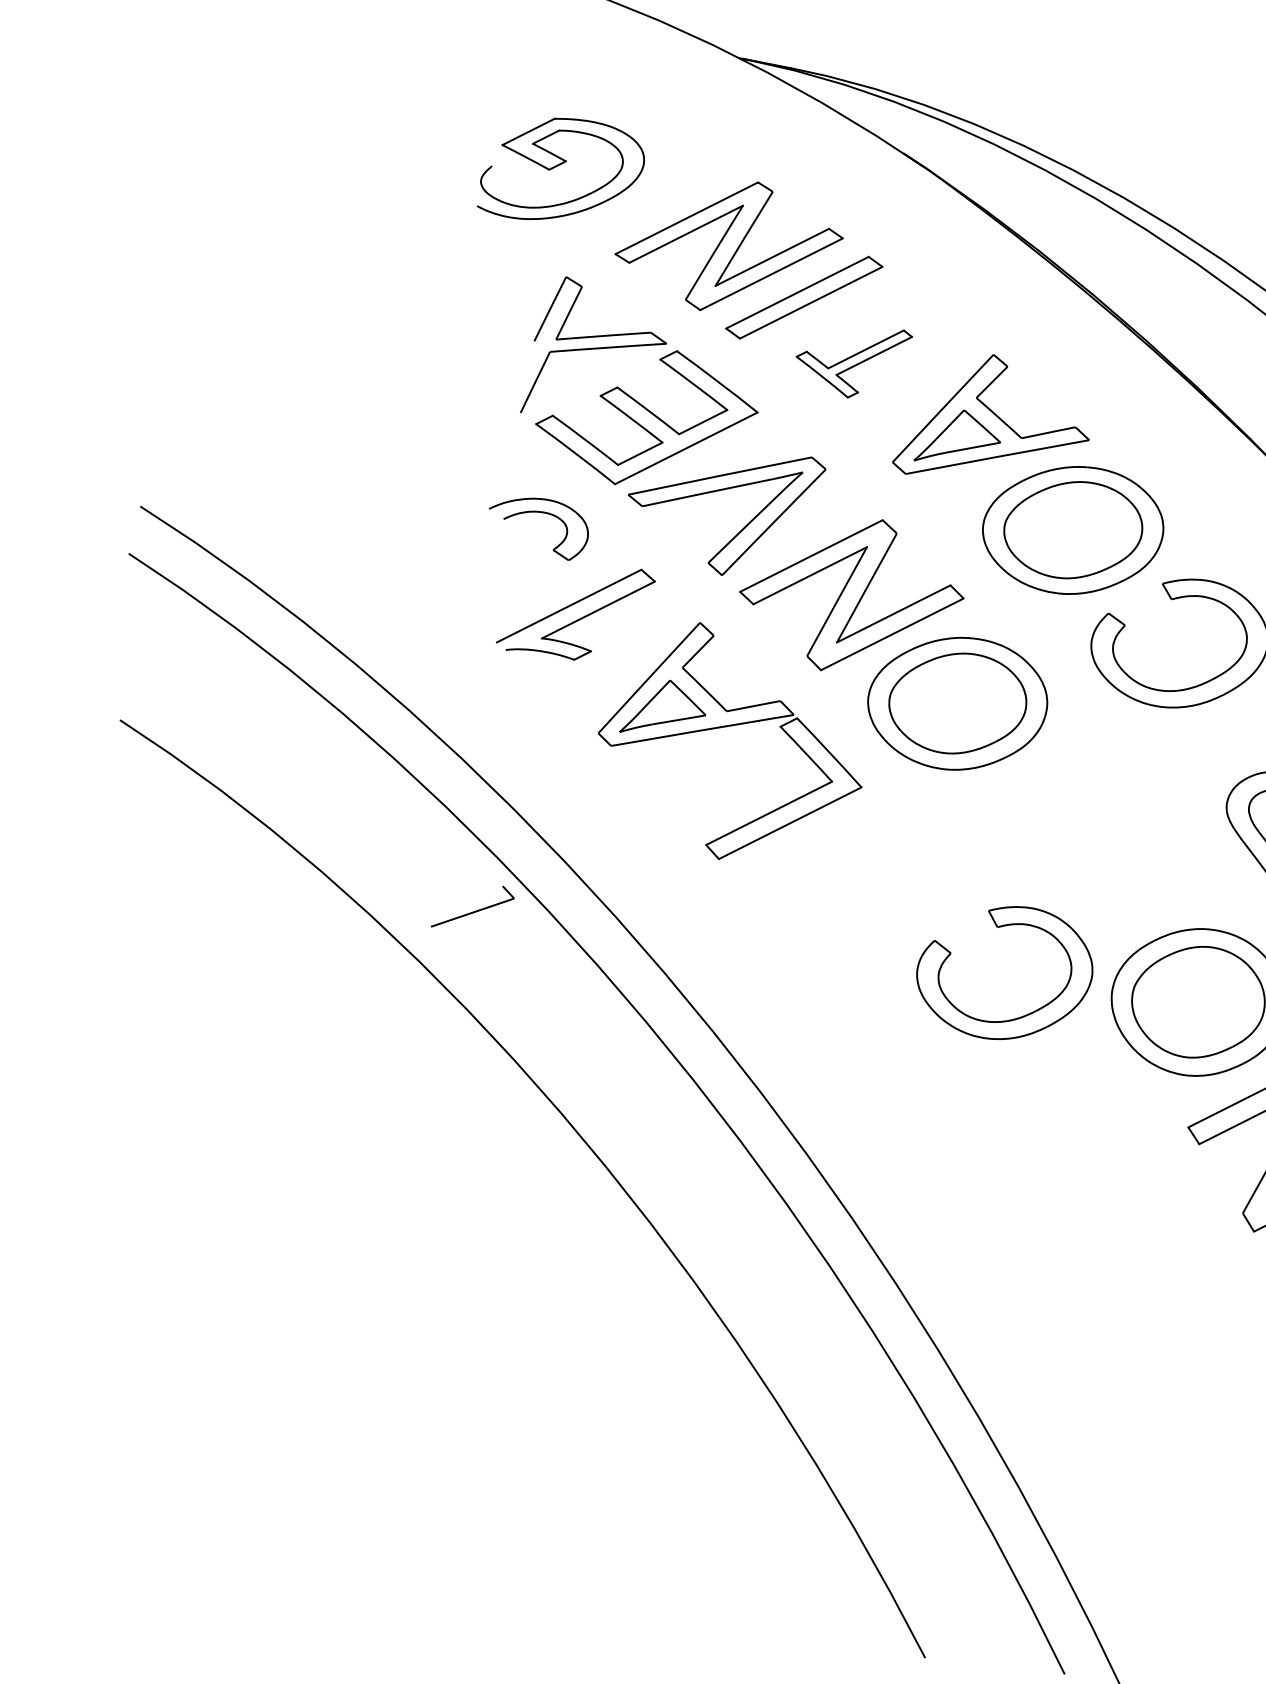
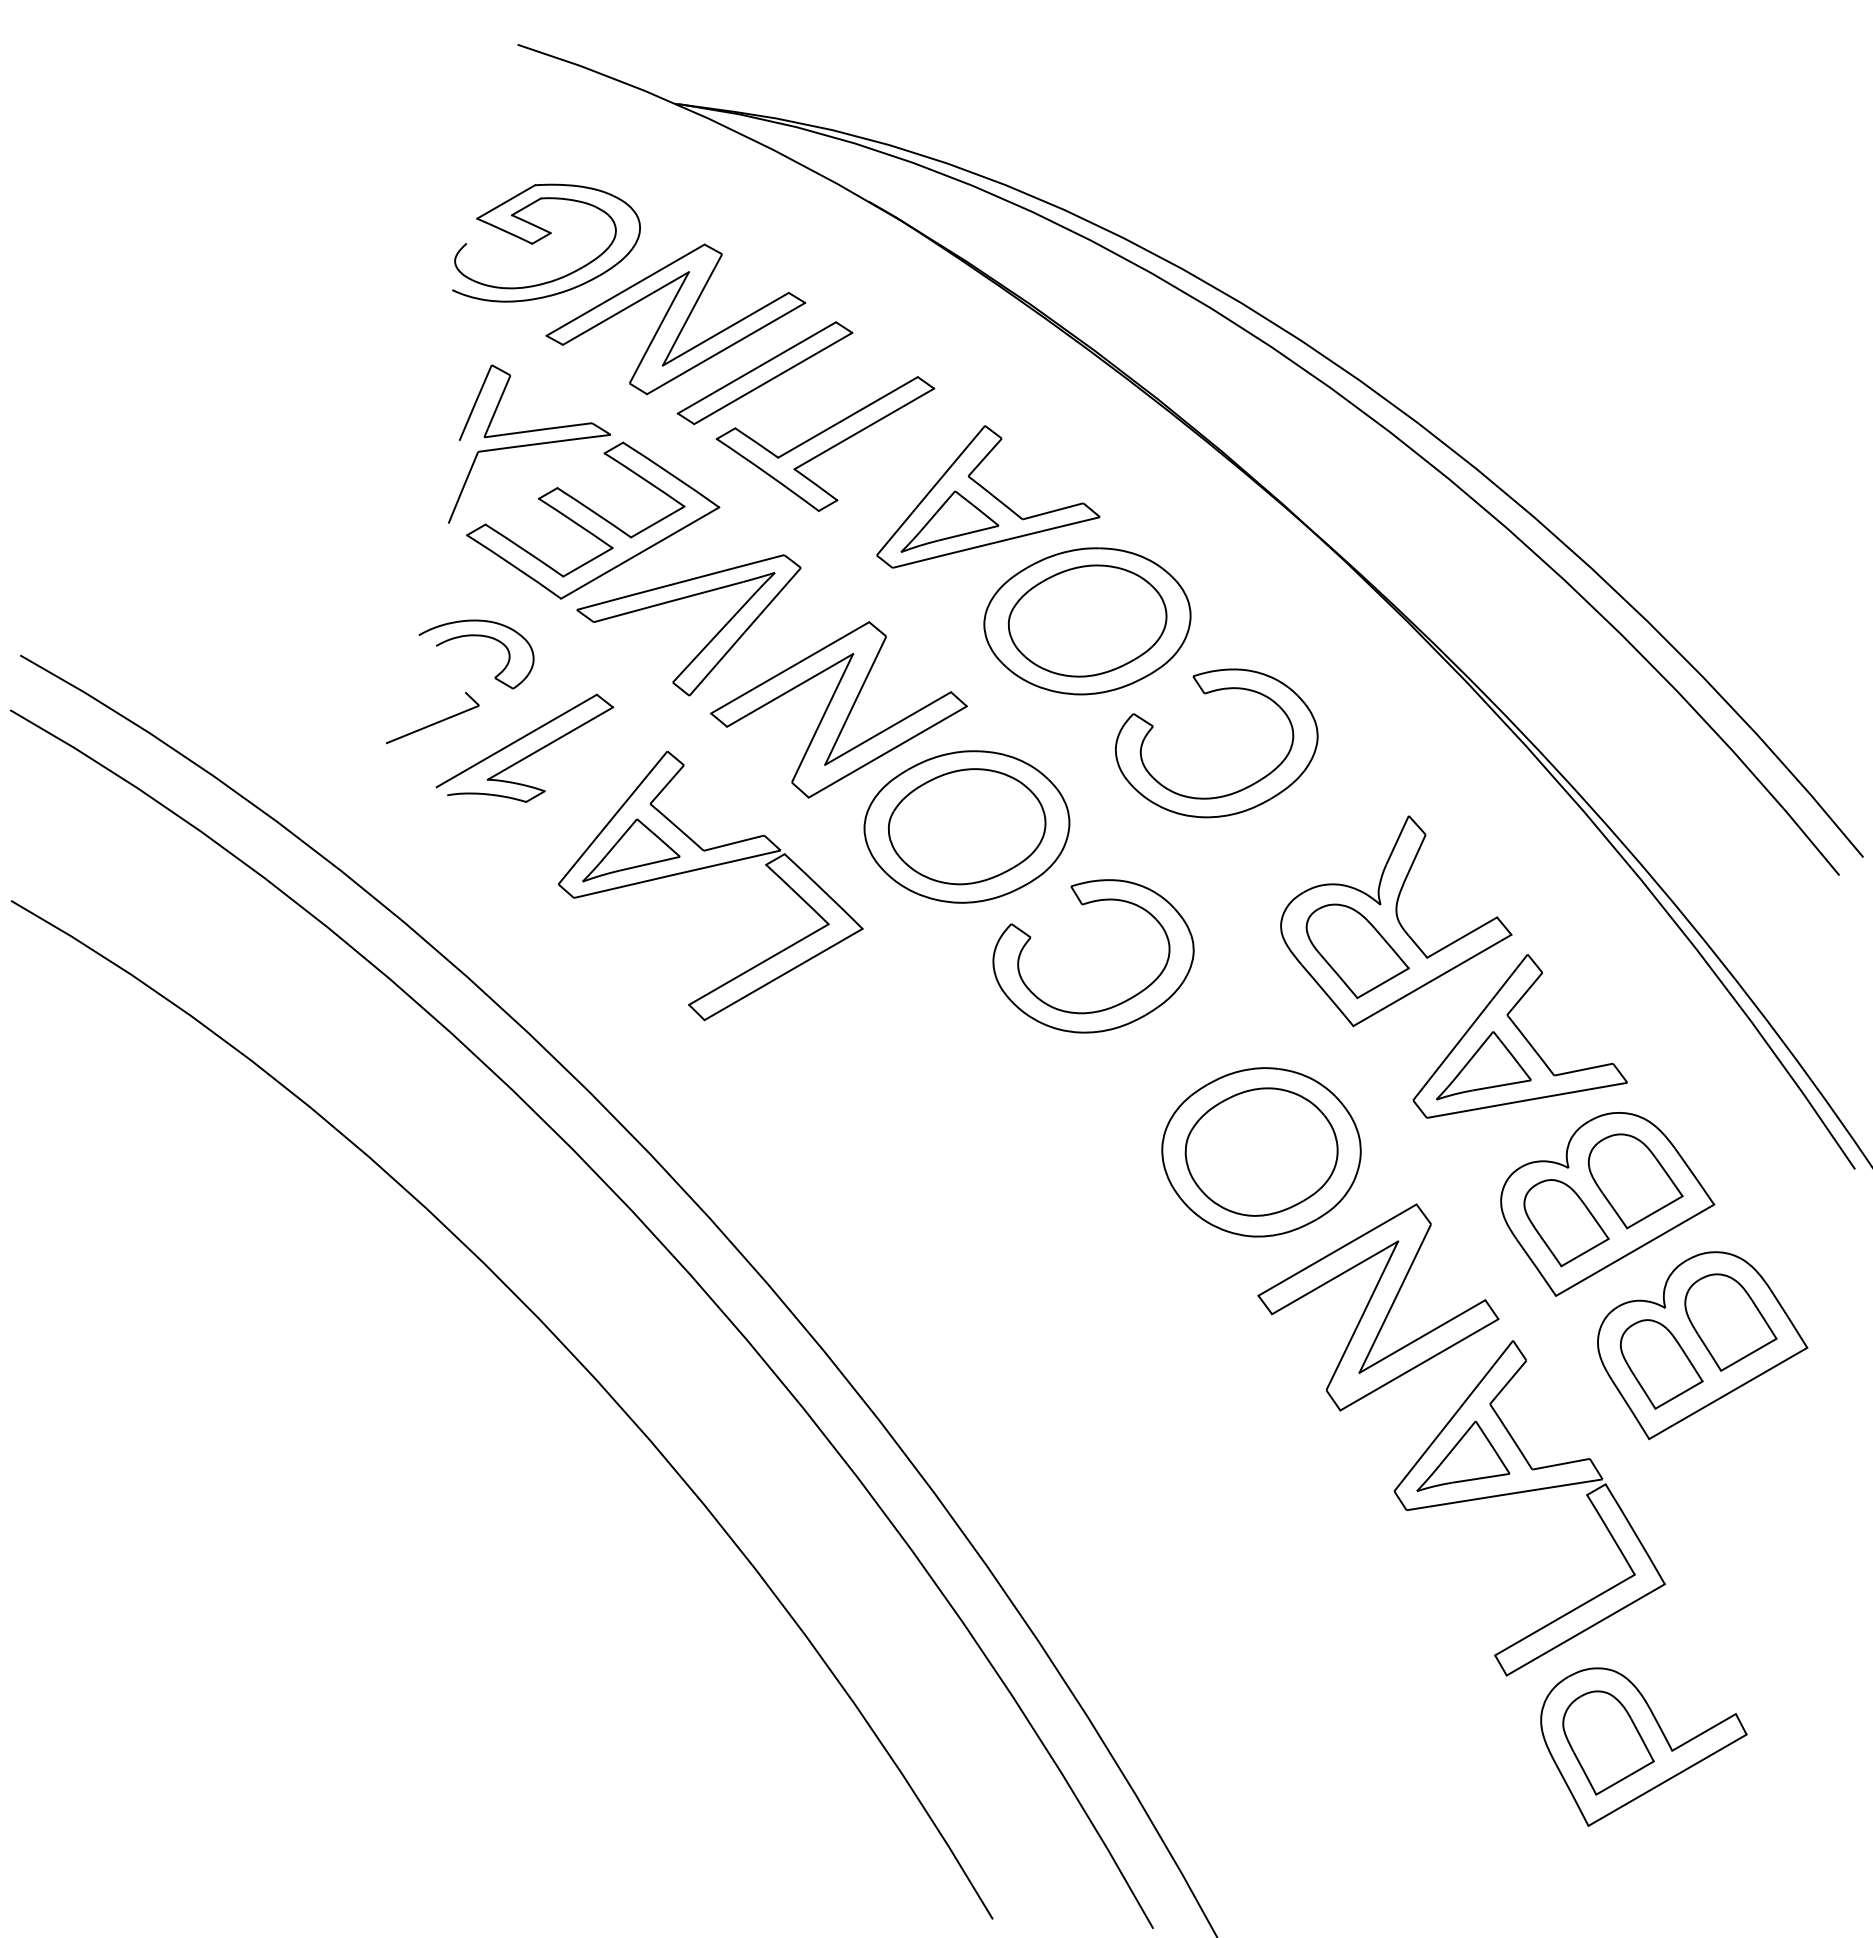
part: (561, 169) -> (546, 242), moved
part: (853, 362) -> (825, 444), size x1.67
part: (472, 907) -> (432, 718), moved
part: (998, 928) -> (1083, 905), moved

